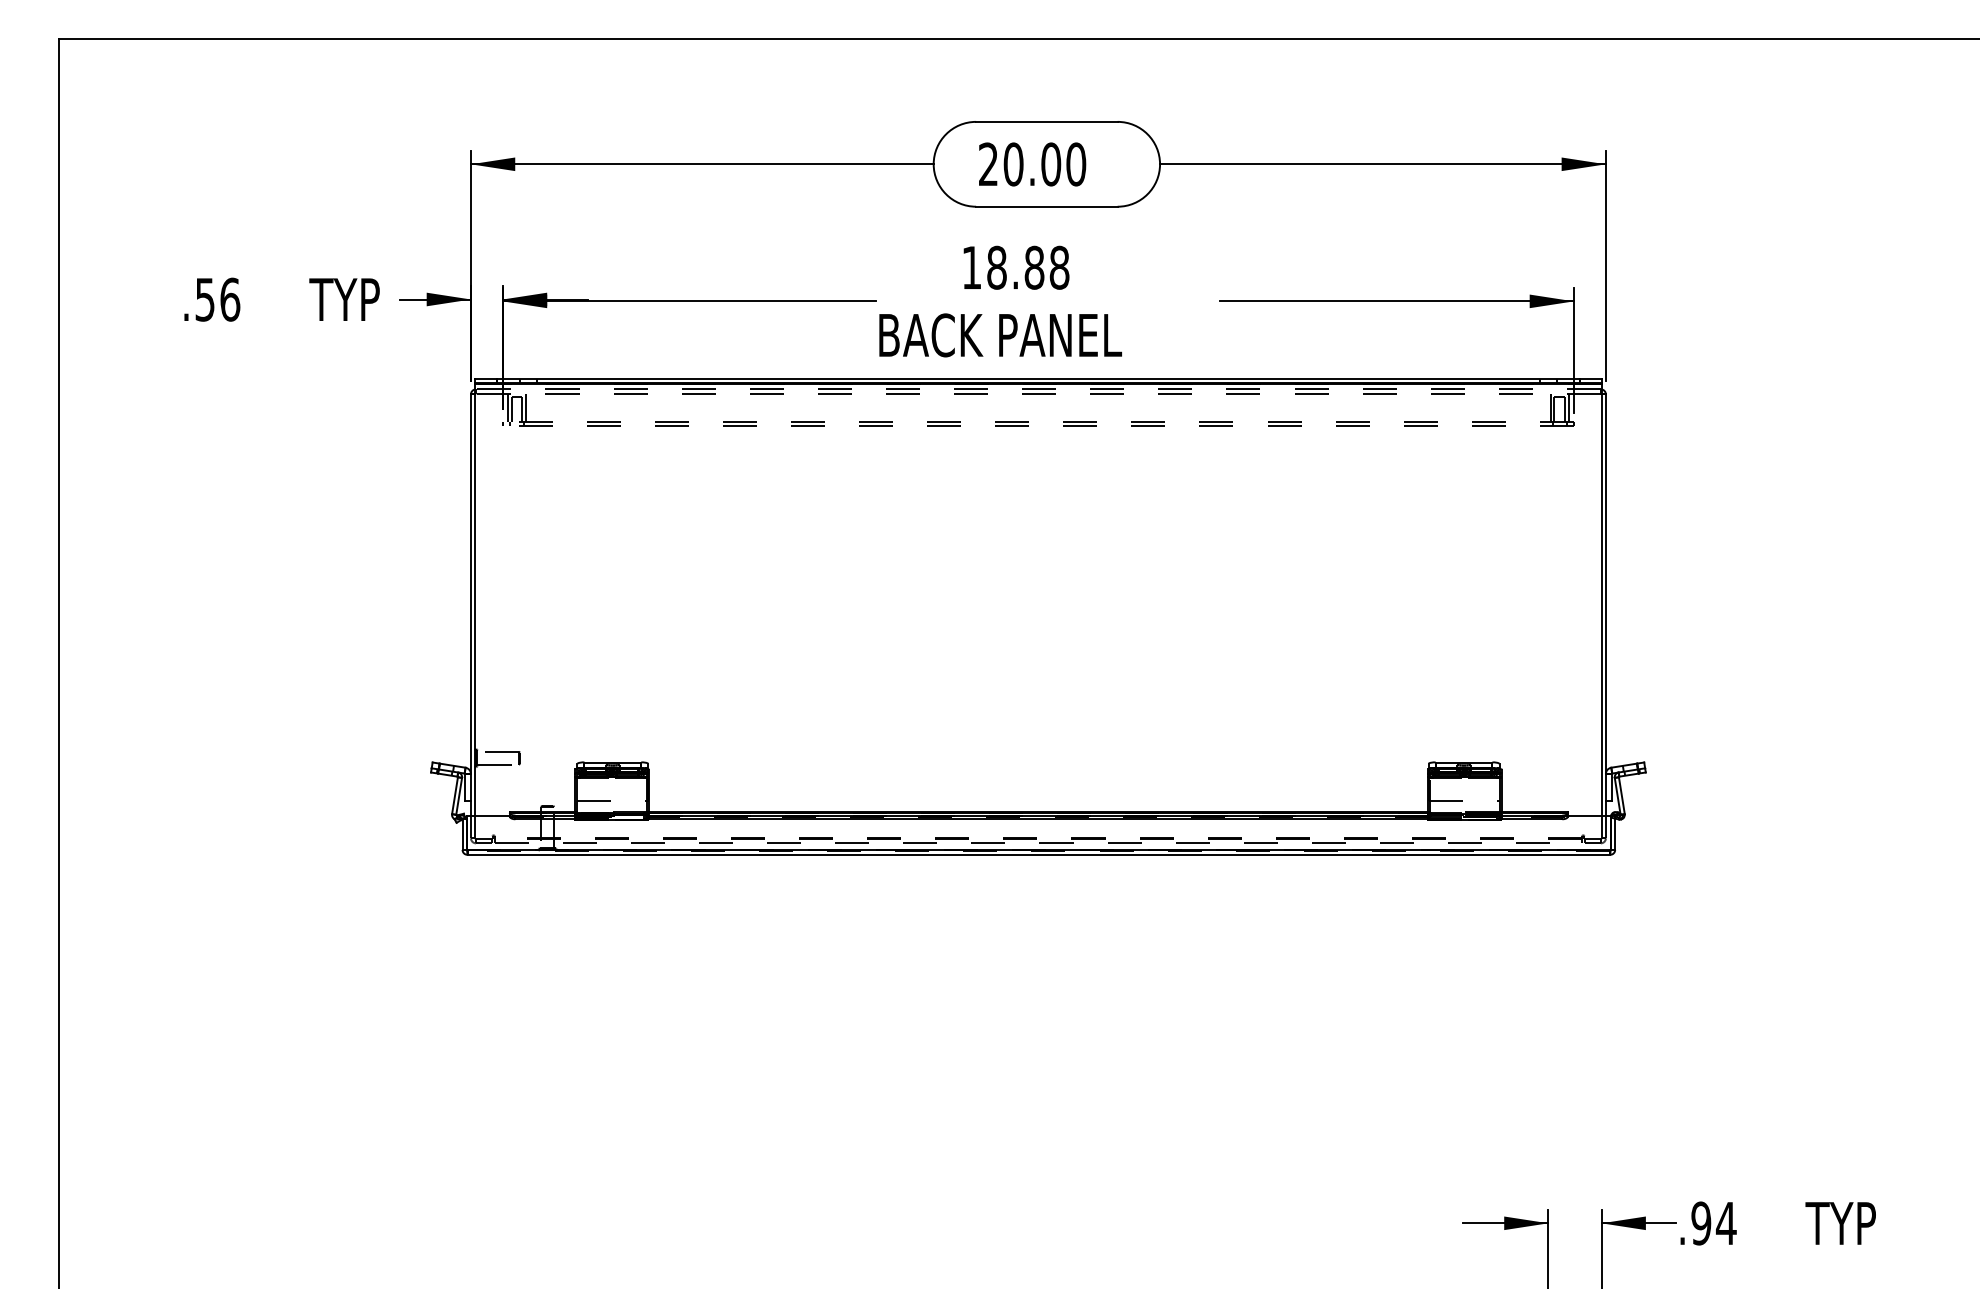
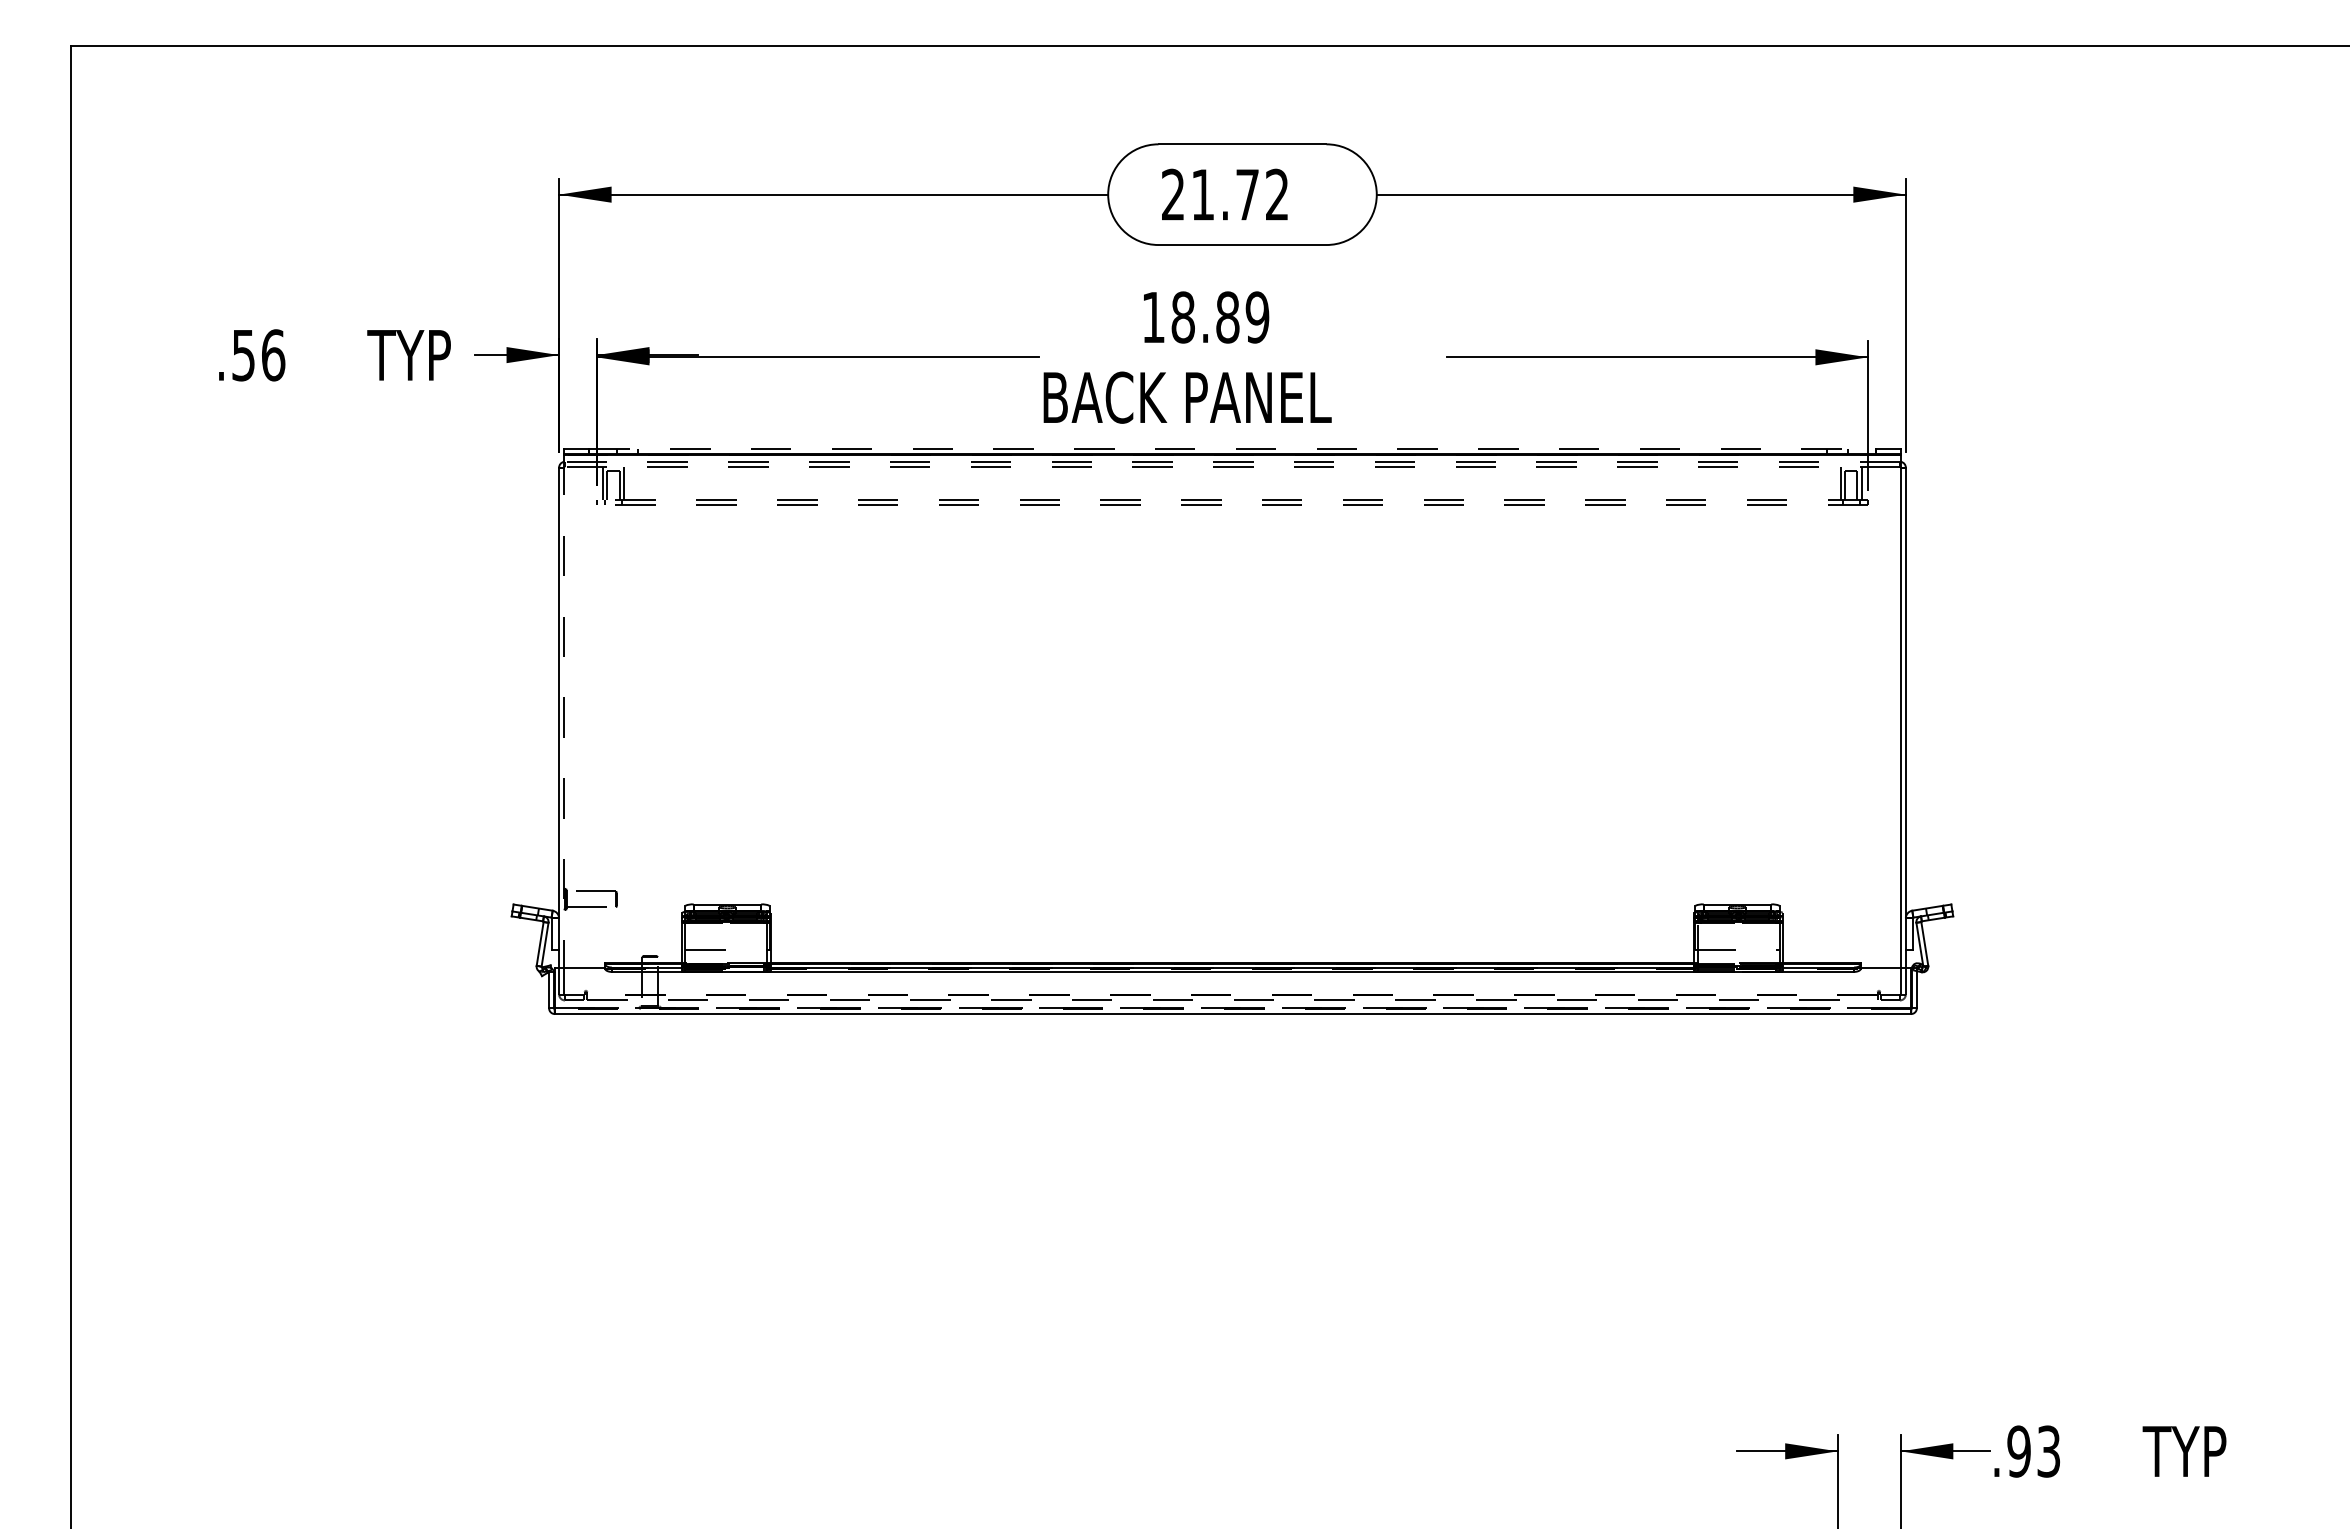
text: (1045, 164) -> (1240, 194), 20.00 -> 21.72
text: (1059, 267) -> (1257, 317), 18.88 -> 18.89
line: (1038, 379) -> (1232, 449), solid -> dashed
line: (475, 599) -> (564, 711), solid -> dashed
line: (1038, 850) -> (1232, 1008), solid -> dashed
text: (1726, 1223) -> (2048, 1451), .94 -> .93

